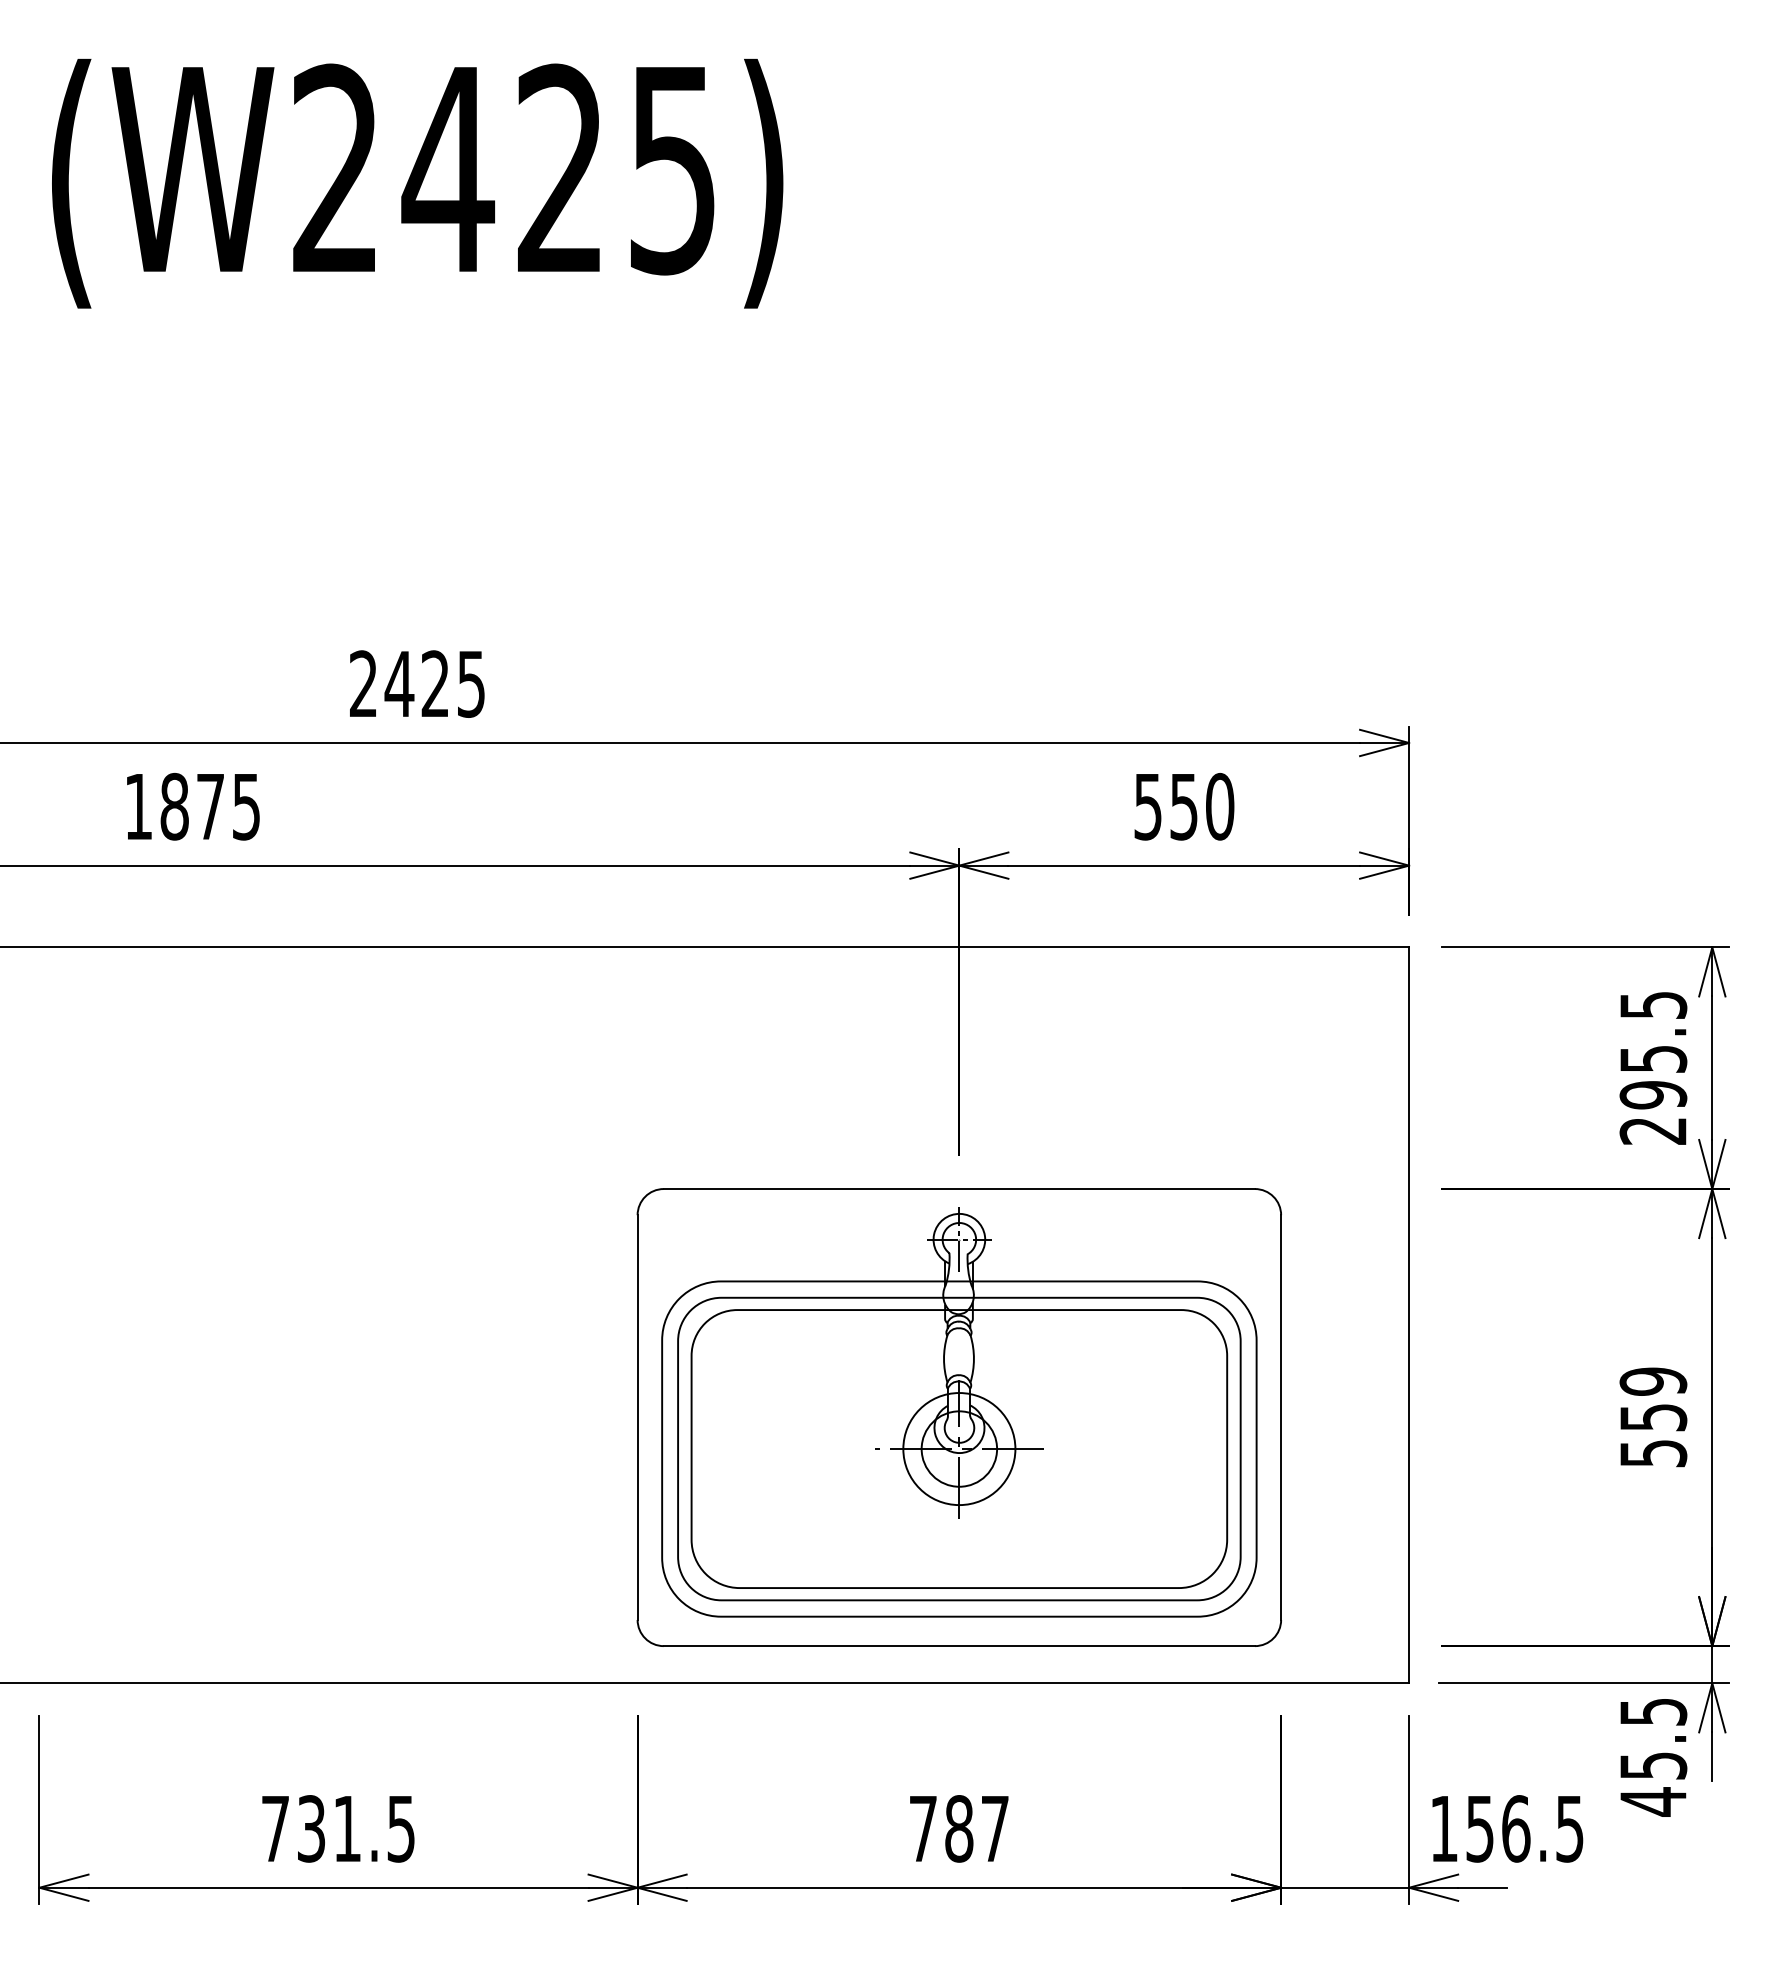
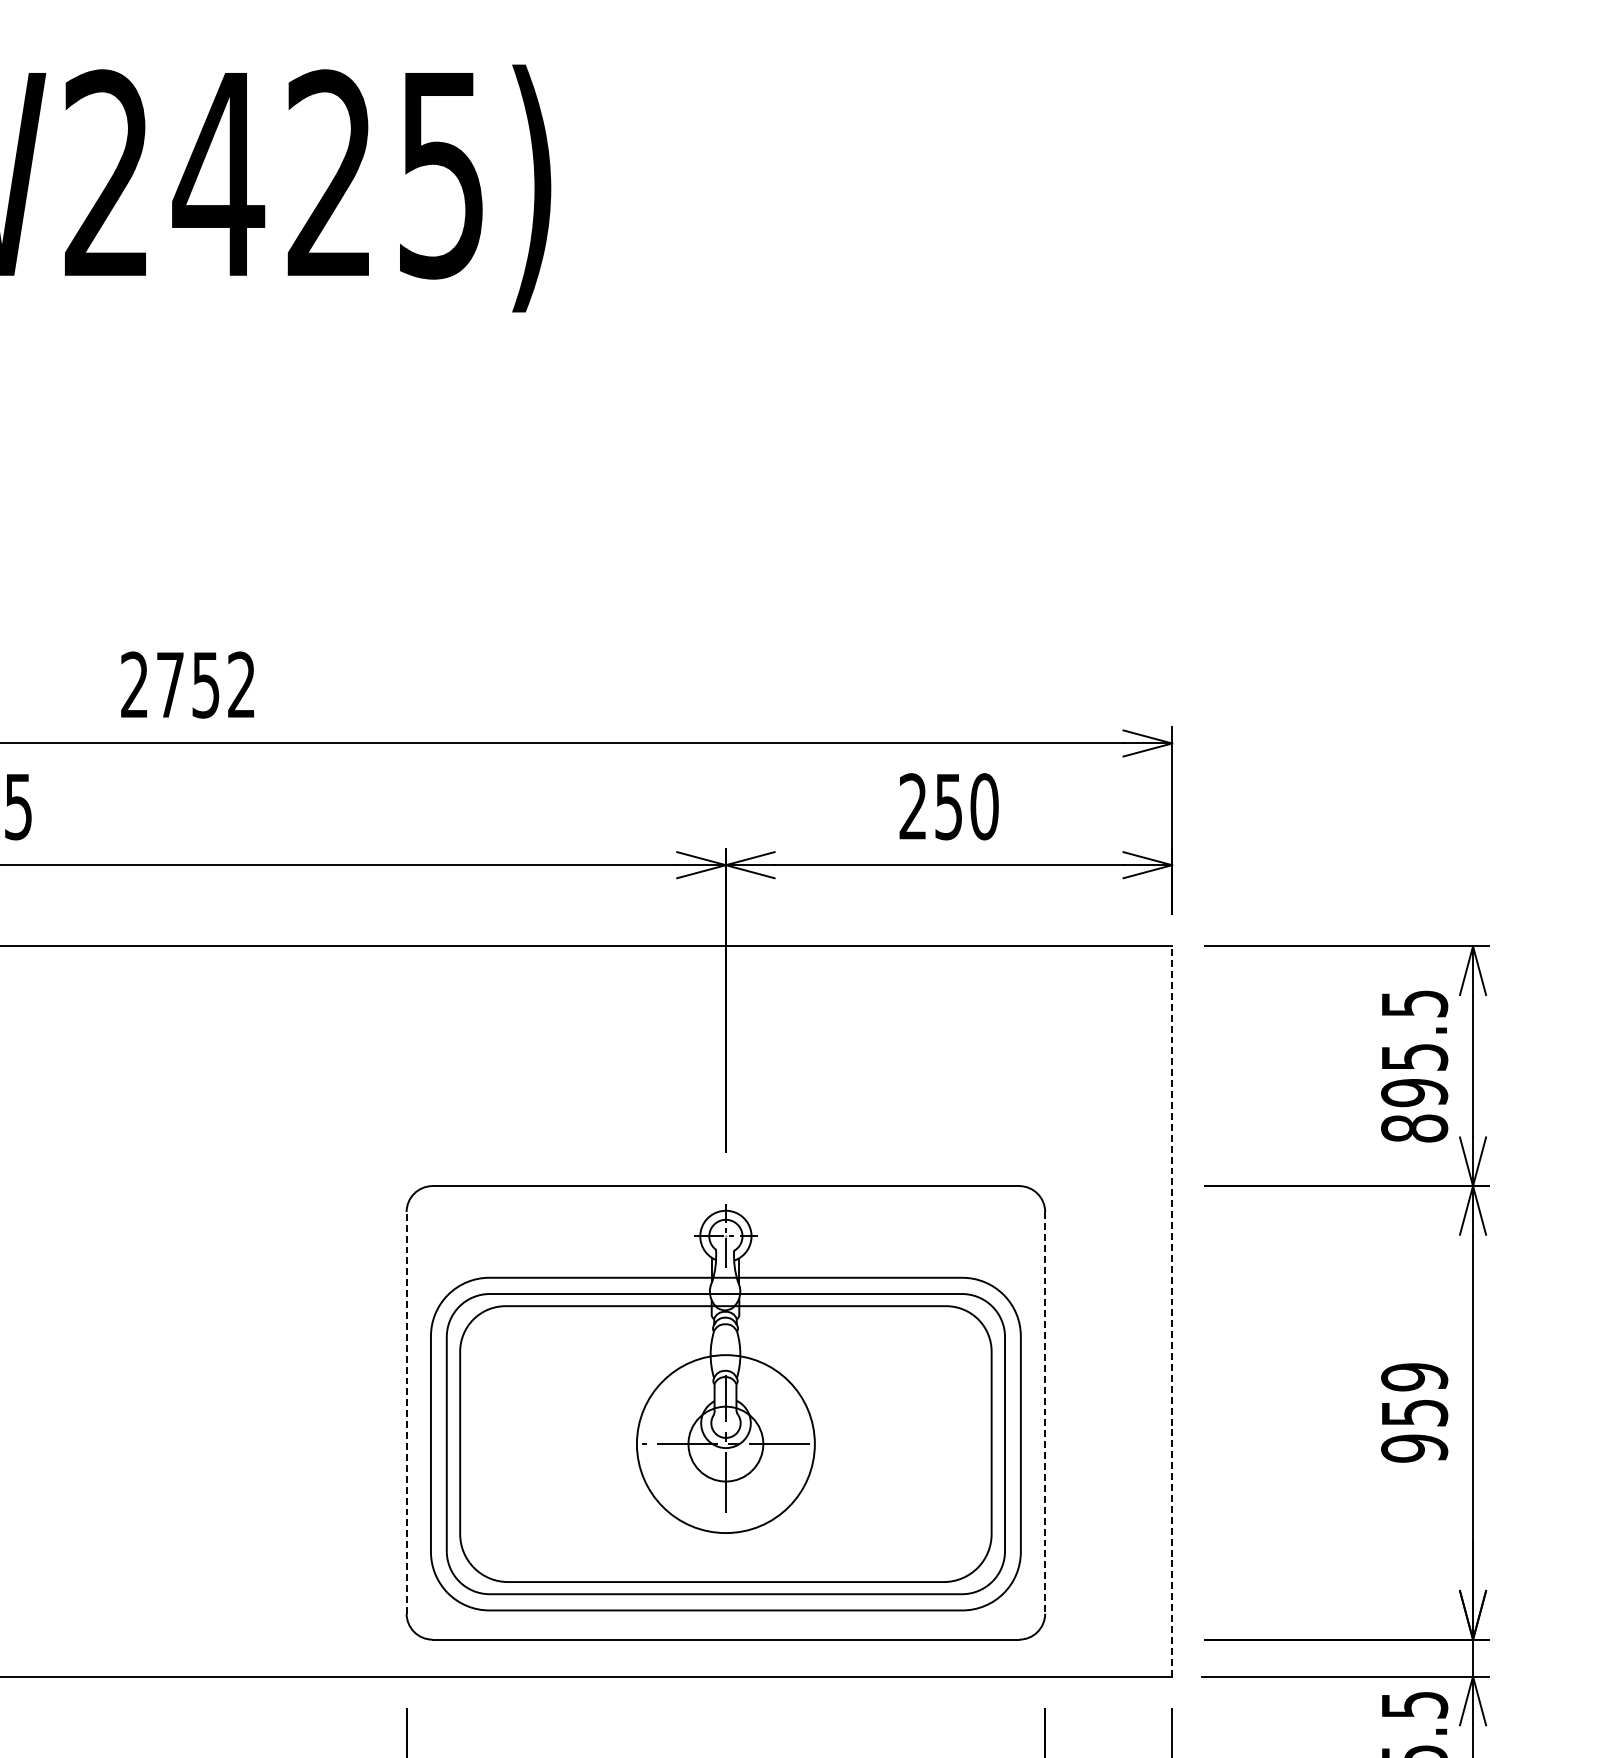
text: (434, 683) -> (205, 684), 2425 -> 2752
text: (1147, 806) -> (912, 806), 550 -> 250
text: (1653, 1131) -> (1414, 1129), 295.5 -> 895.5
line: (1409, 1315) -> (1172, 1311), solid -> dashed
line: (637, 1417) -> (406, 1412), solid -> dashed
line: (1281, 1418) -> (1045, 1413), solid -> dashed
circle: (959, 1449) -> (726, 1444), size x1.6
text: (1653, 1453) -> (1414, 1448), 559 -> 959

